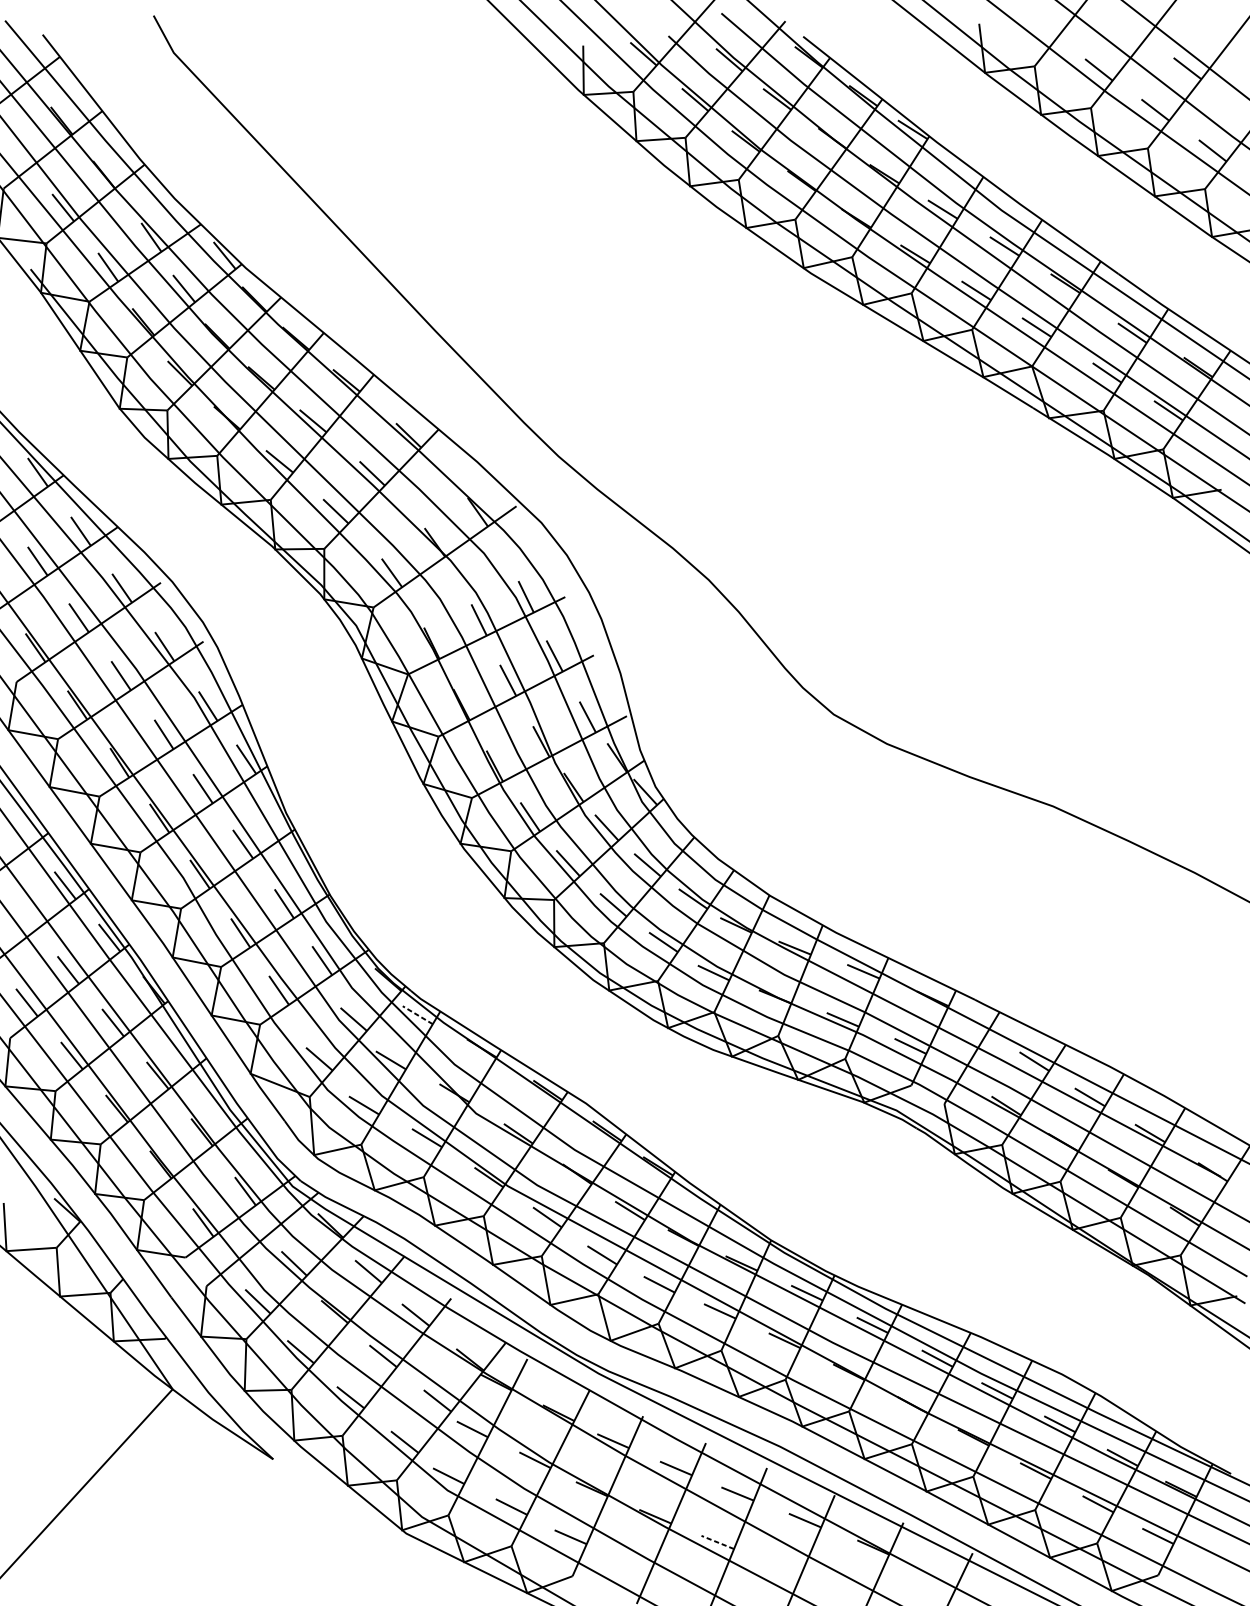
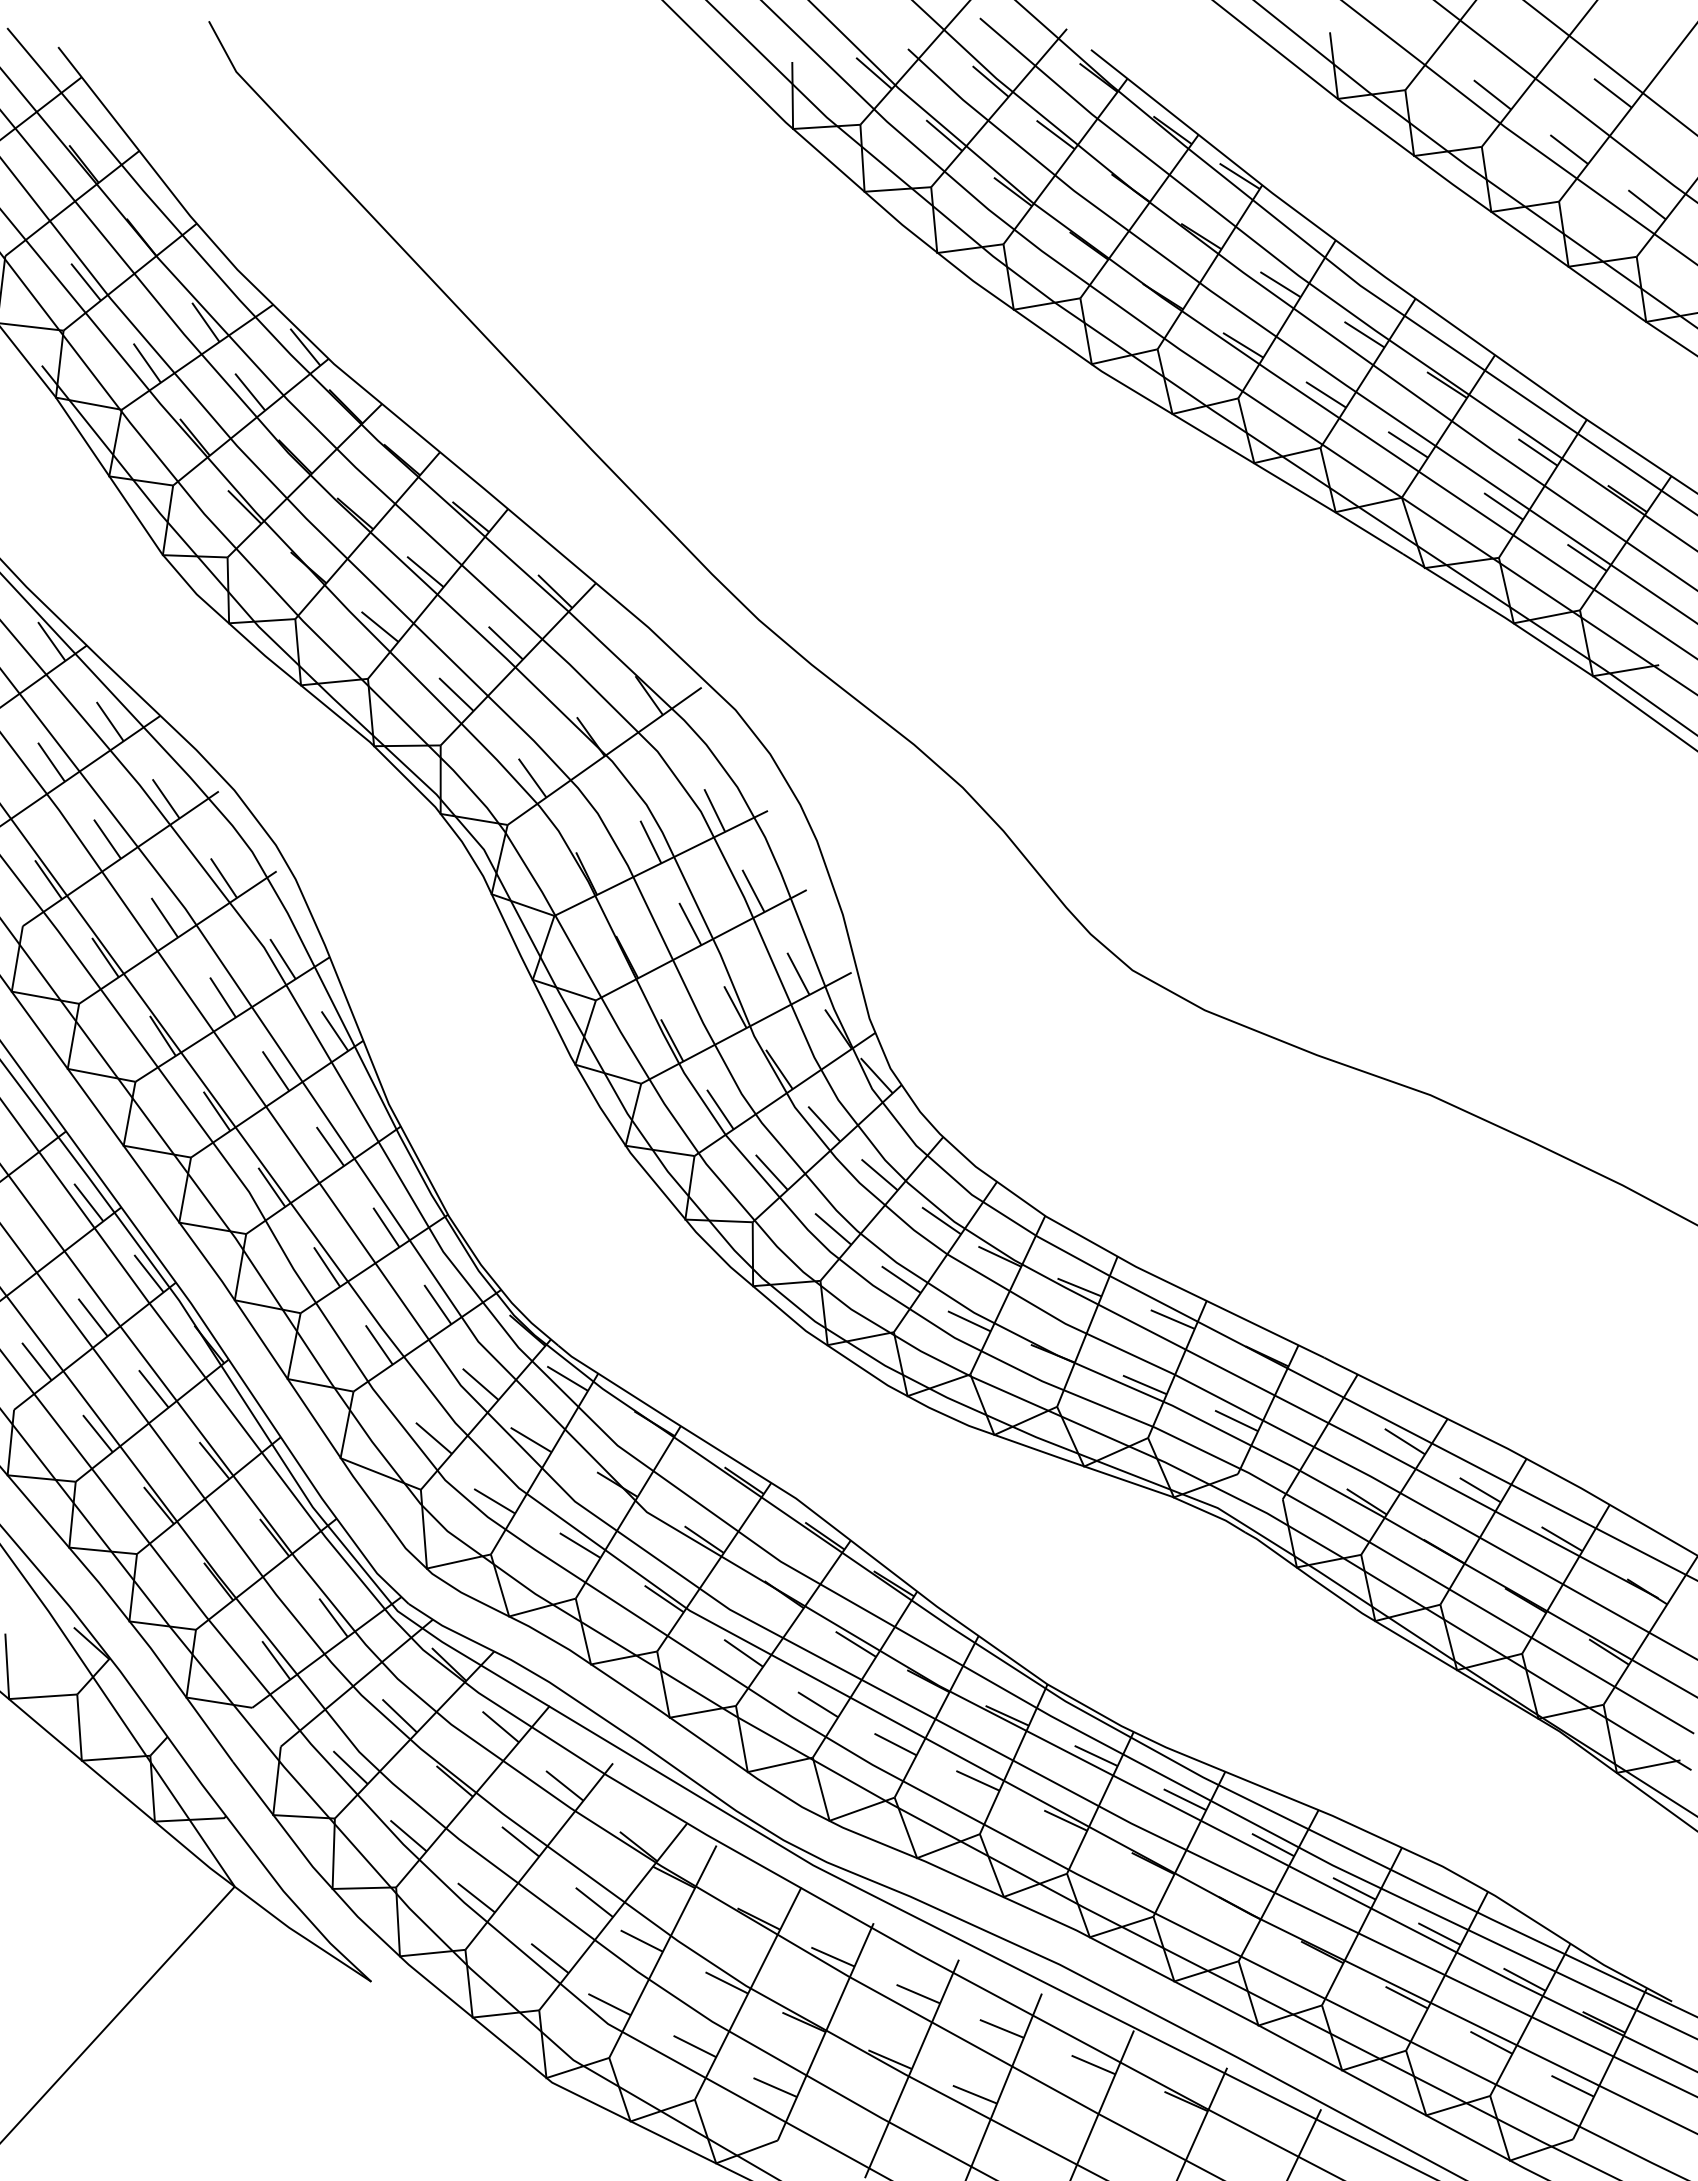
line: (417, 1015) -> (567, 1378), dashed -> solid
line: (717, 1542) -> (974, 2094), dashed -> solid

